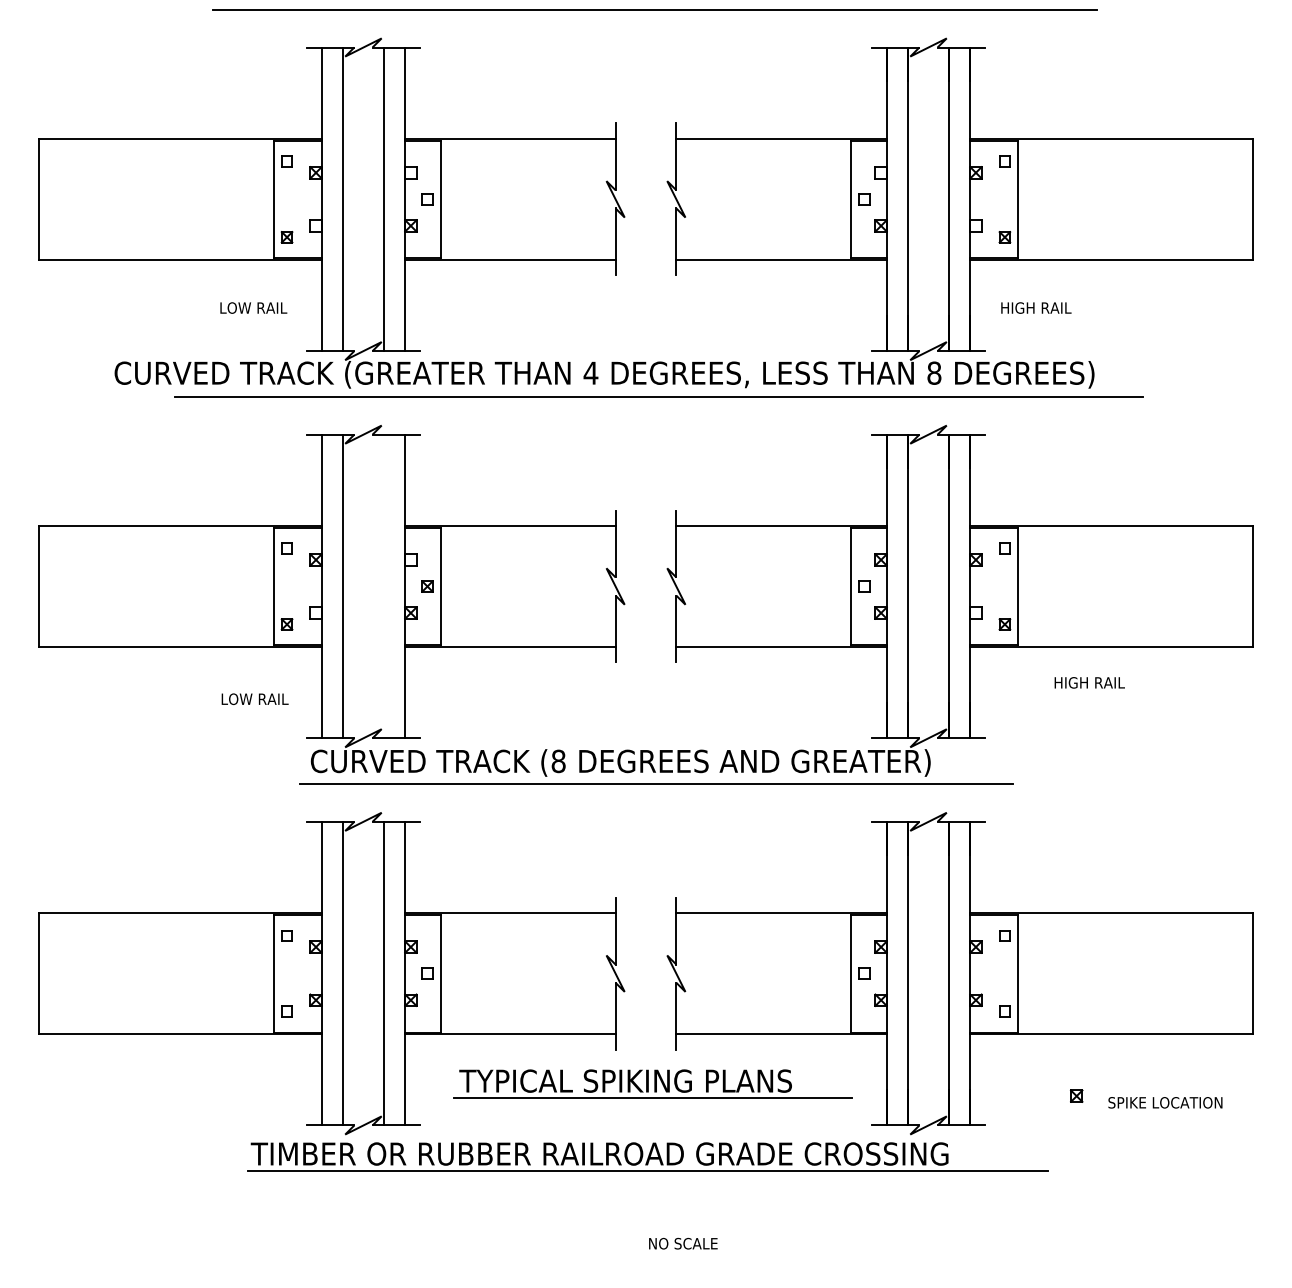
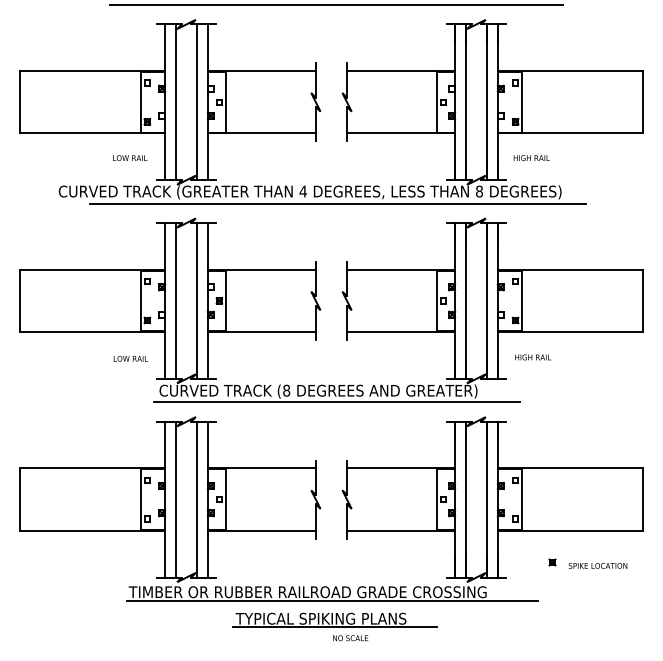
line: (384, 585) -> (197, 300), added
text: (1088, 682) -> (532, 357), moved
part: (651, 1082) -> (334, 619), moved

